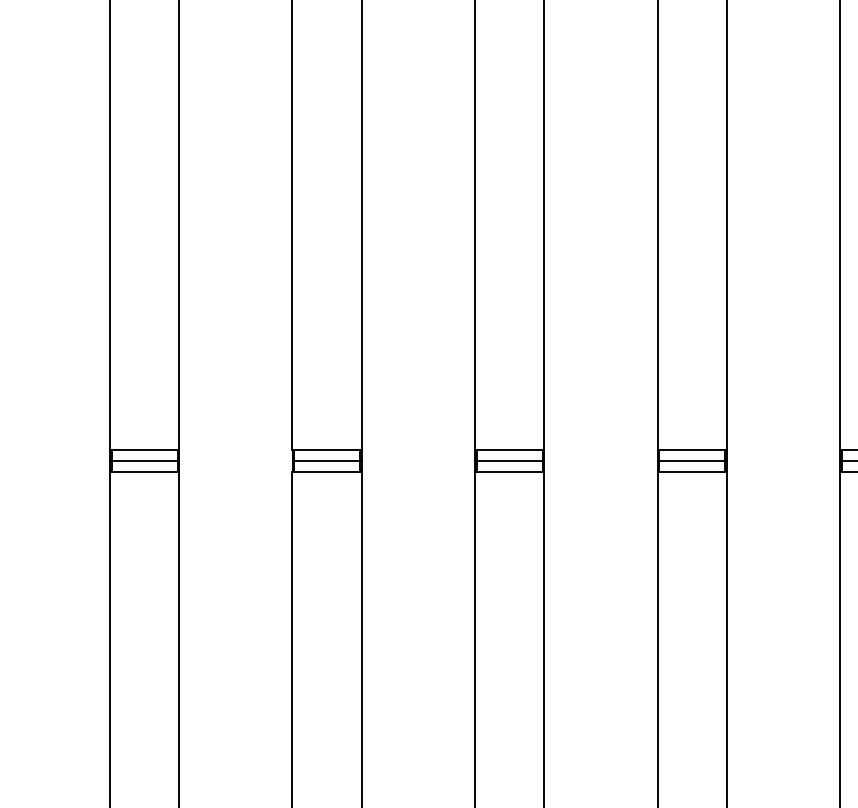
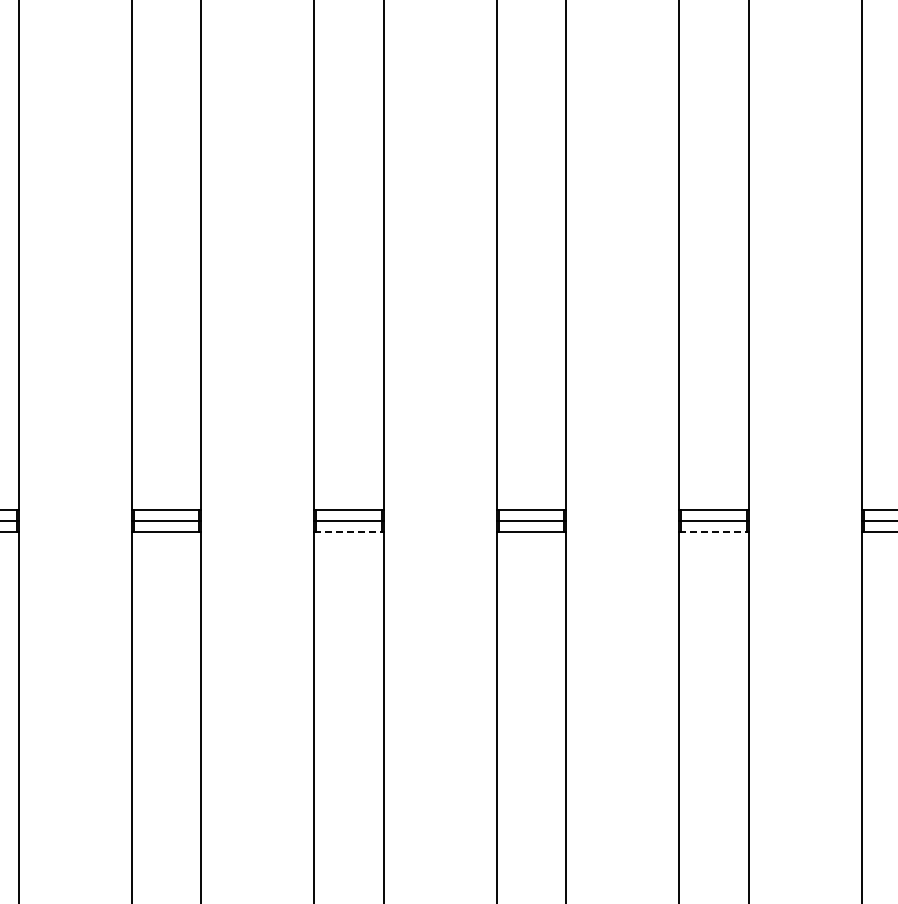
line: (326, 471) -> (348, 531), solid -> dashed
line: (691, 471) -> (713, 531), solid -> dashed

